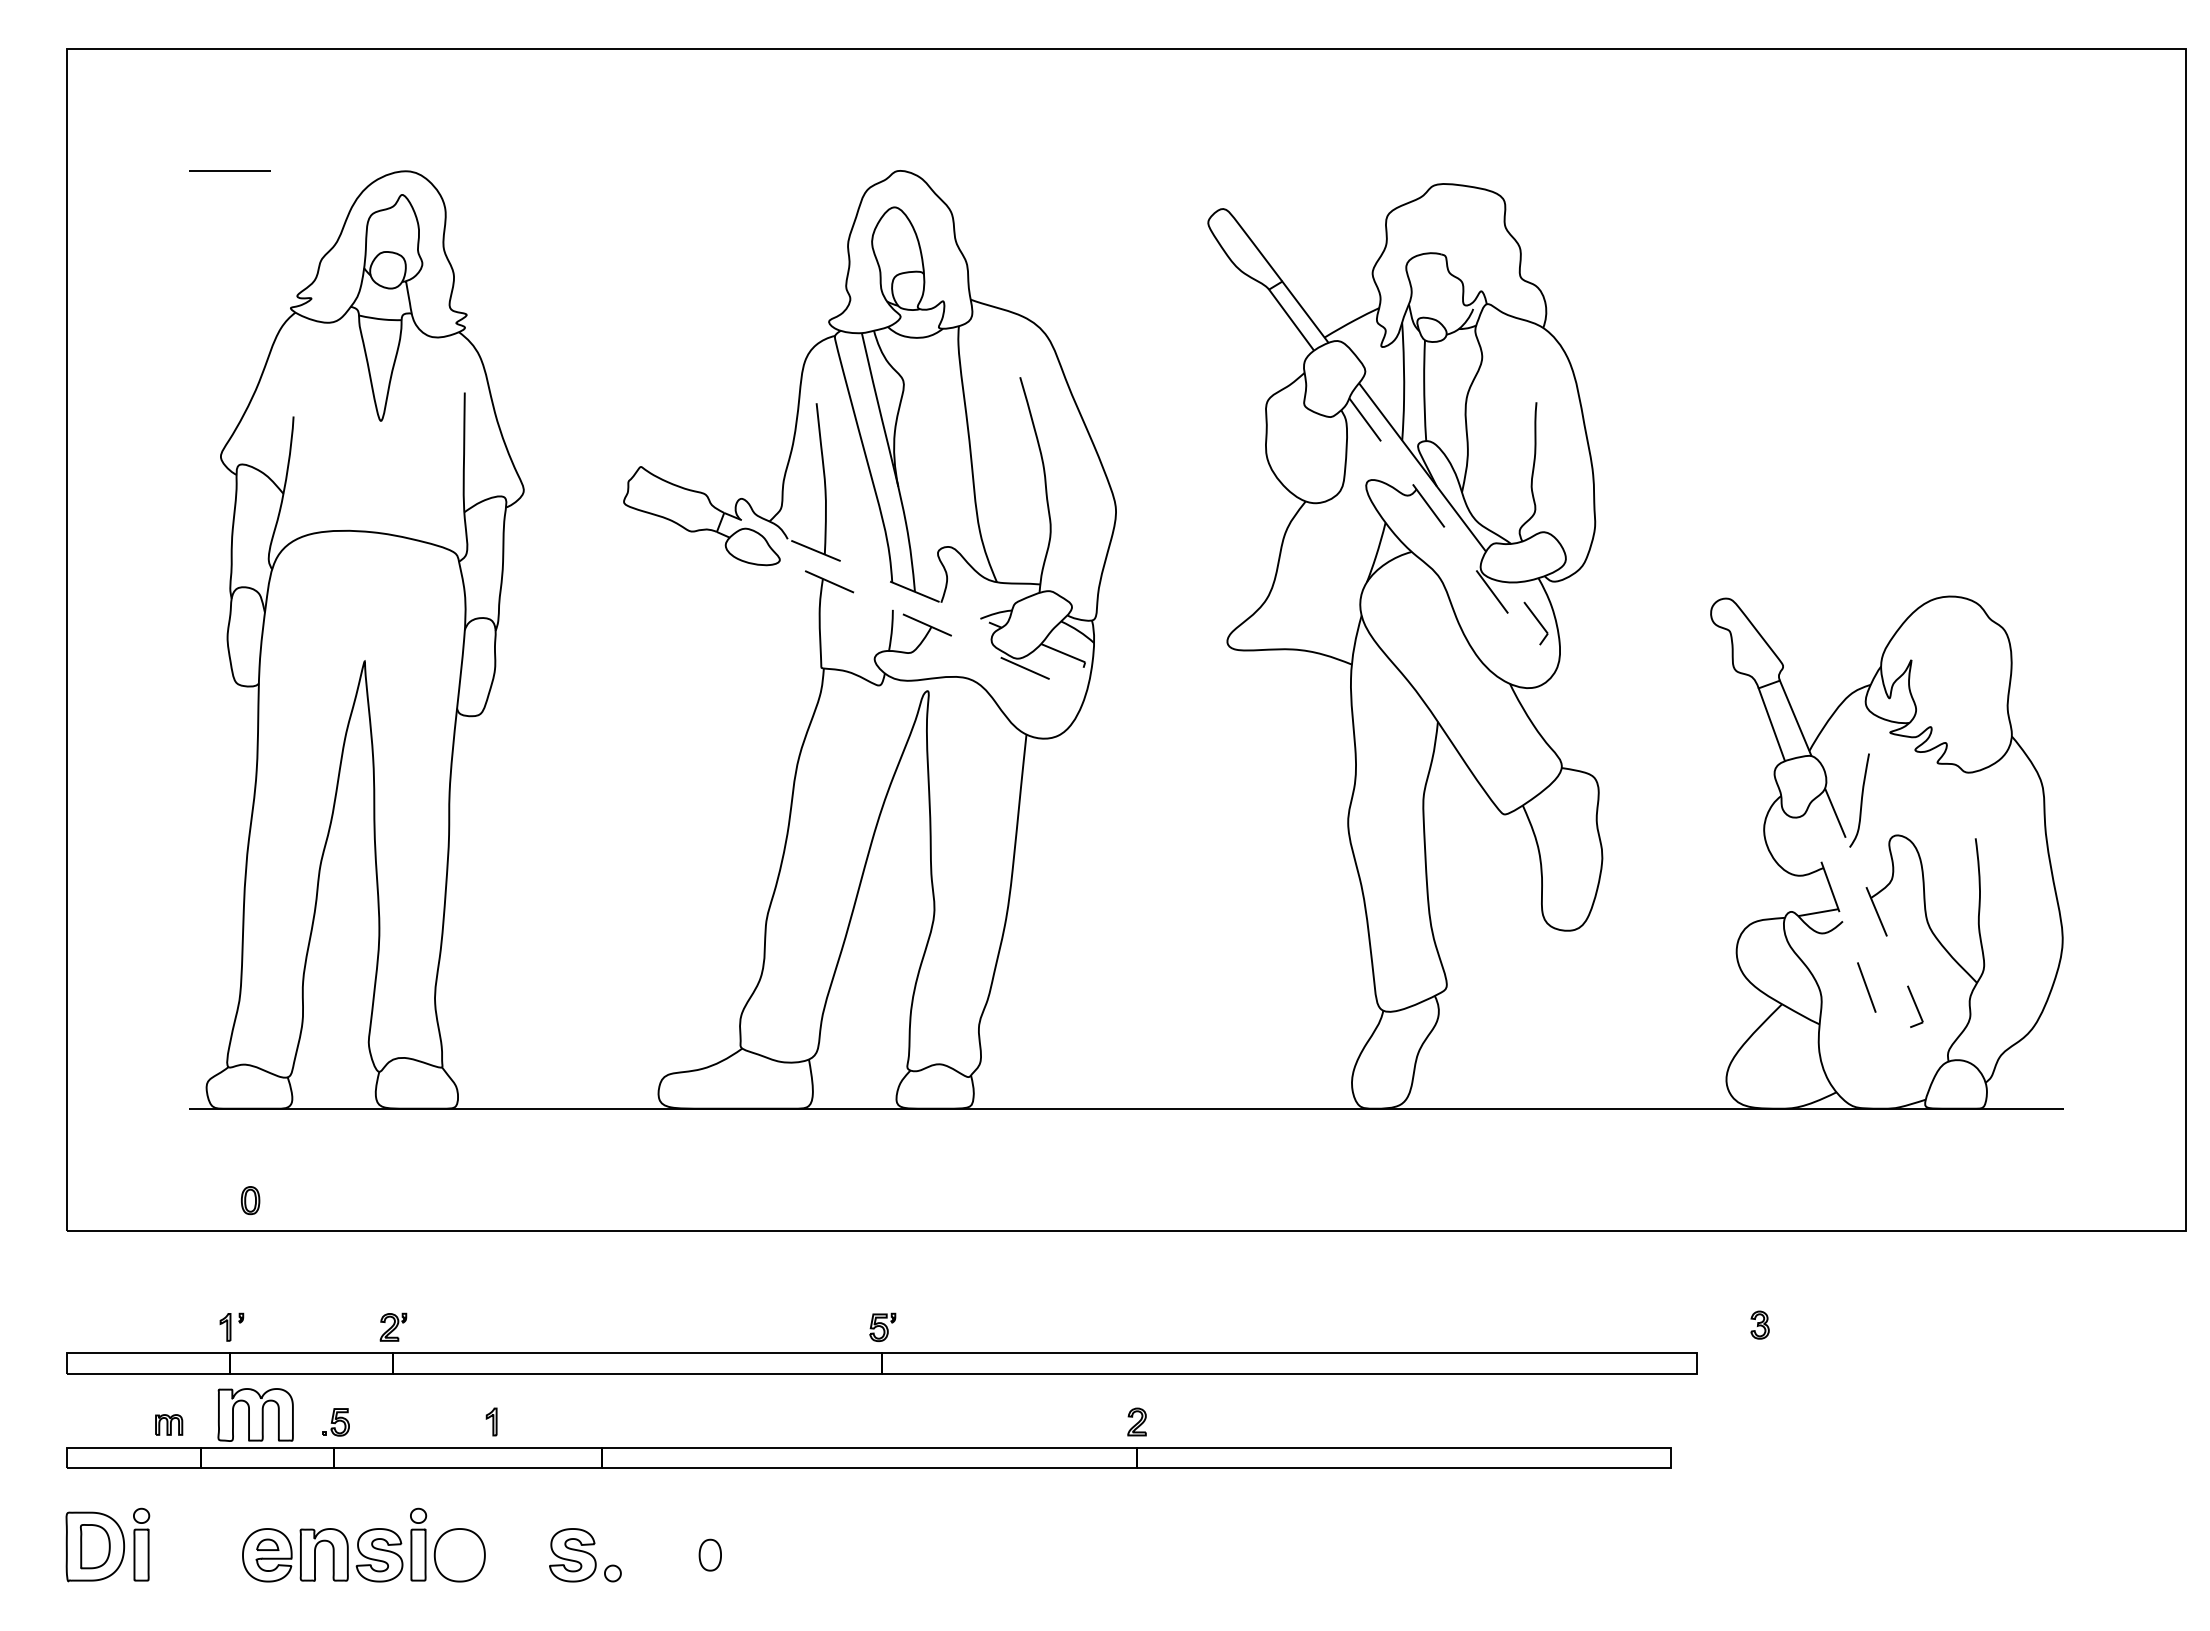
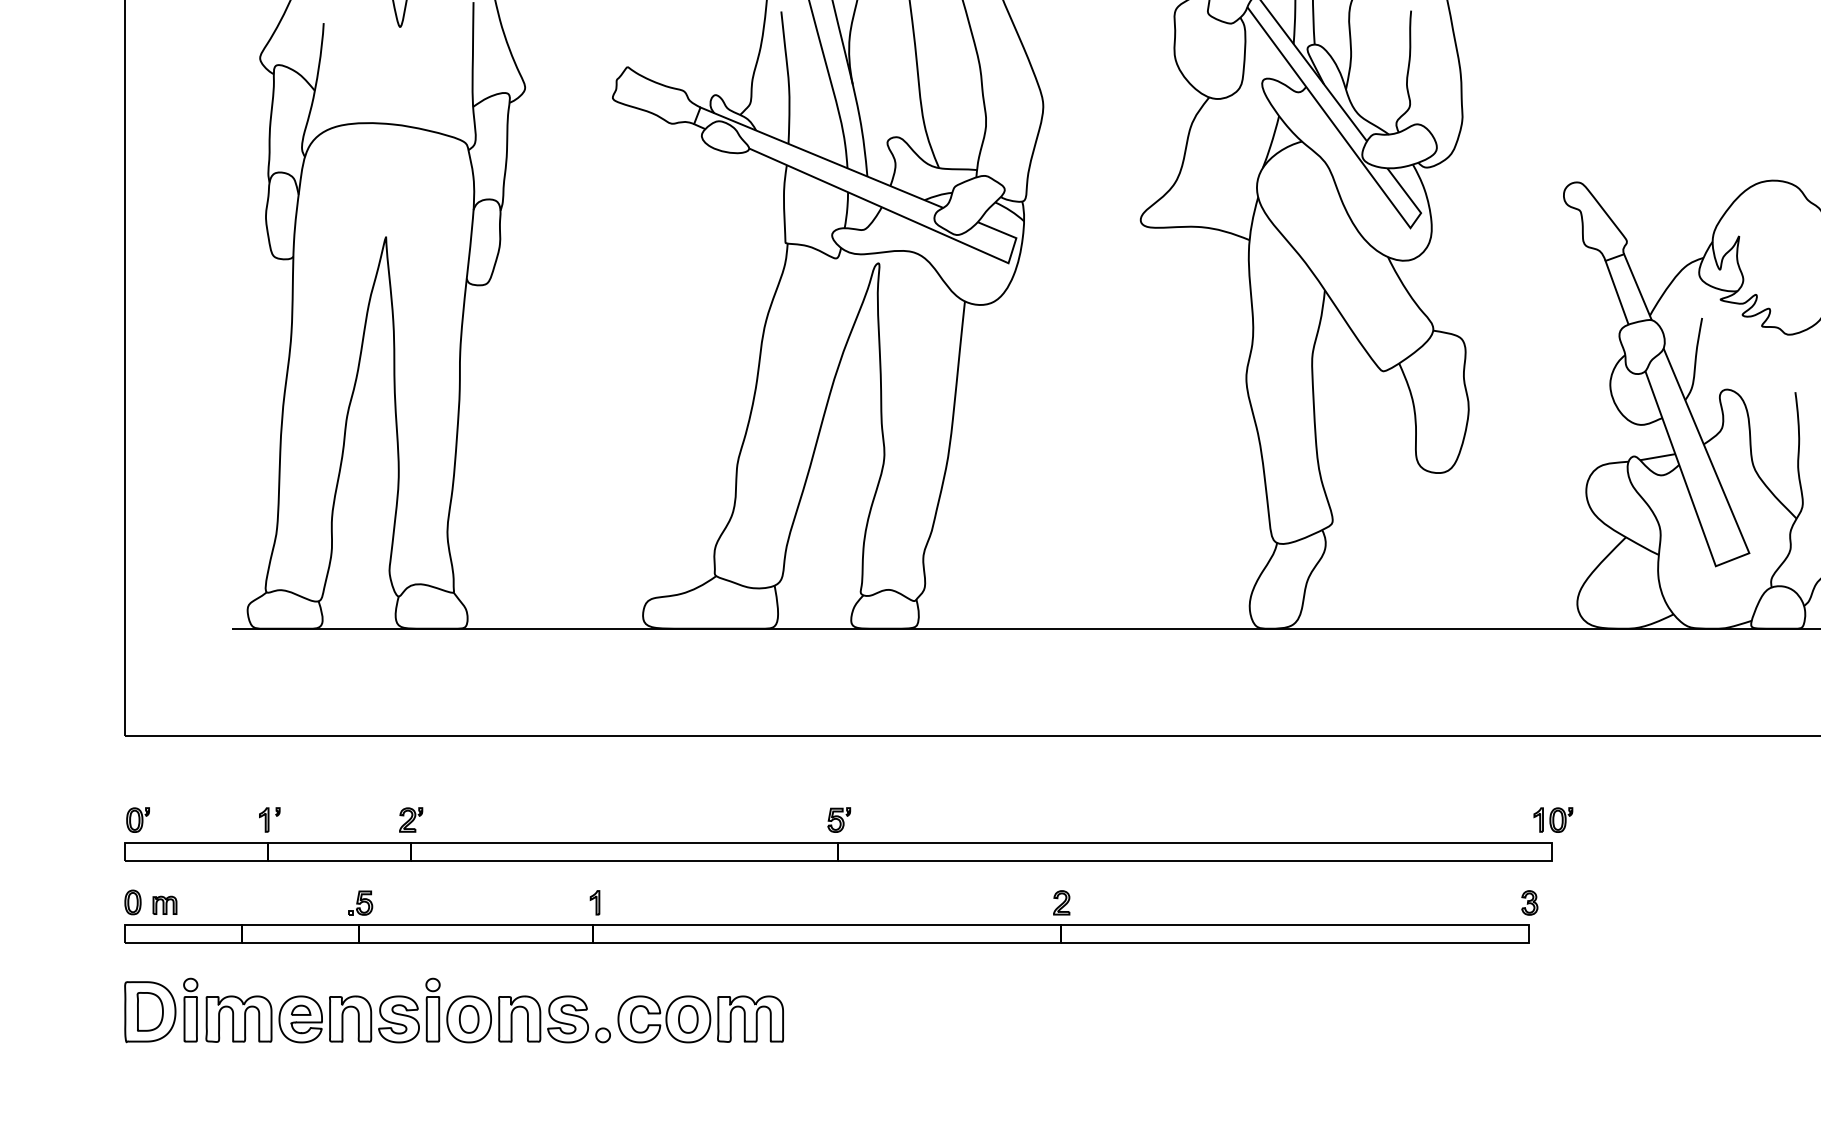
line: (1469, 560) -> (1352, 149), dashed -> solid
line: (845, 563) -> (806, 151), dashed -> solid
line: (965, 641) -> (911, 219), dashed -> solid
line: (1911, 1027) -> (1739, 557), dashed -> solid
part: (250, 1200) -> (132, 902), moved
part: (1759, 1324) -> (1529, 902), moved
part: (81, 1327) -> (138, 820), added
part: (1698, 1327) -> (1552, 820), added
part: (255, 1414) -> (238, 1018), moved
part: (491, 1421) -> (594, 902), moved
part: (169, 1424) -> (165, 905), moved
part: (459, 1554) -> (468, 1018), added
part: (509, 1554) -> (512, 1018), added
part: (724, 1555) -> (700, 1019), added

